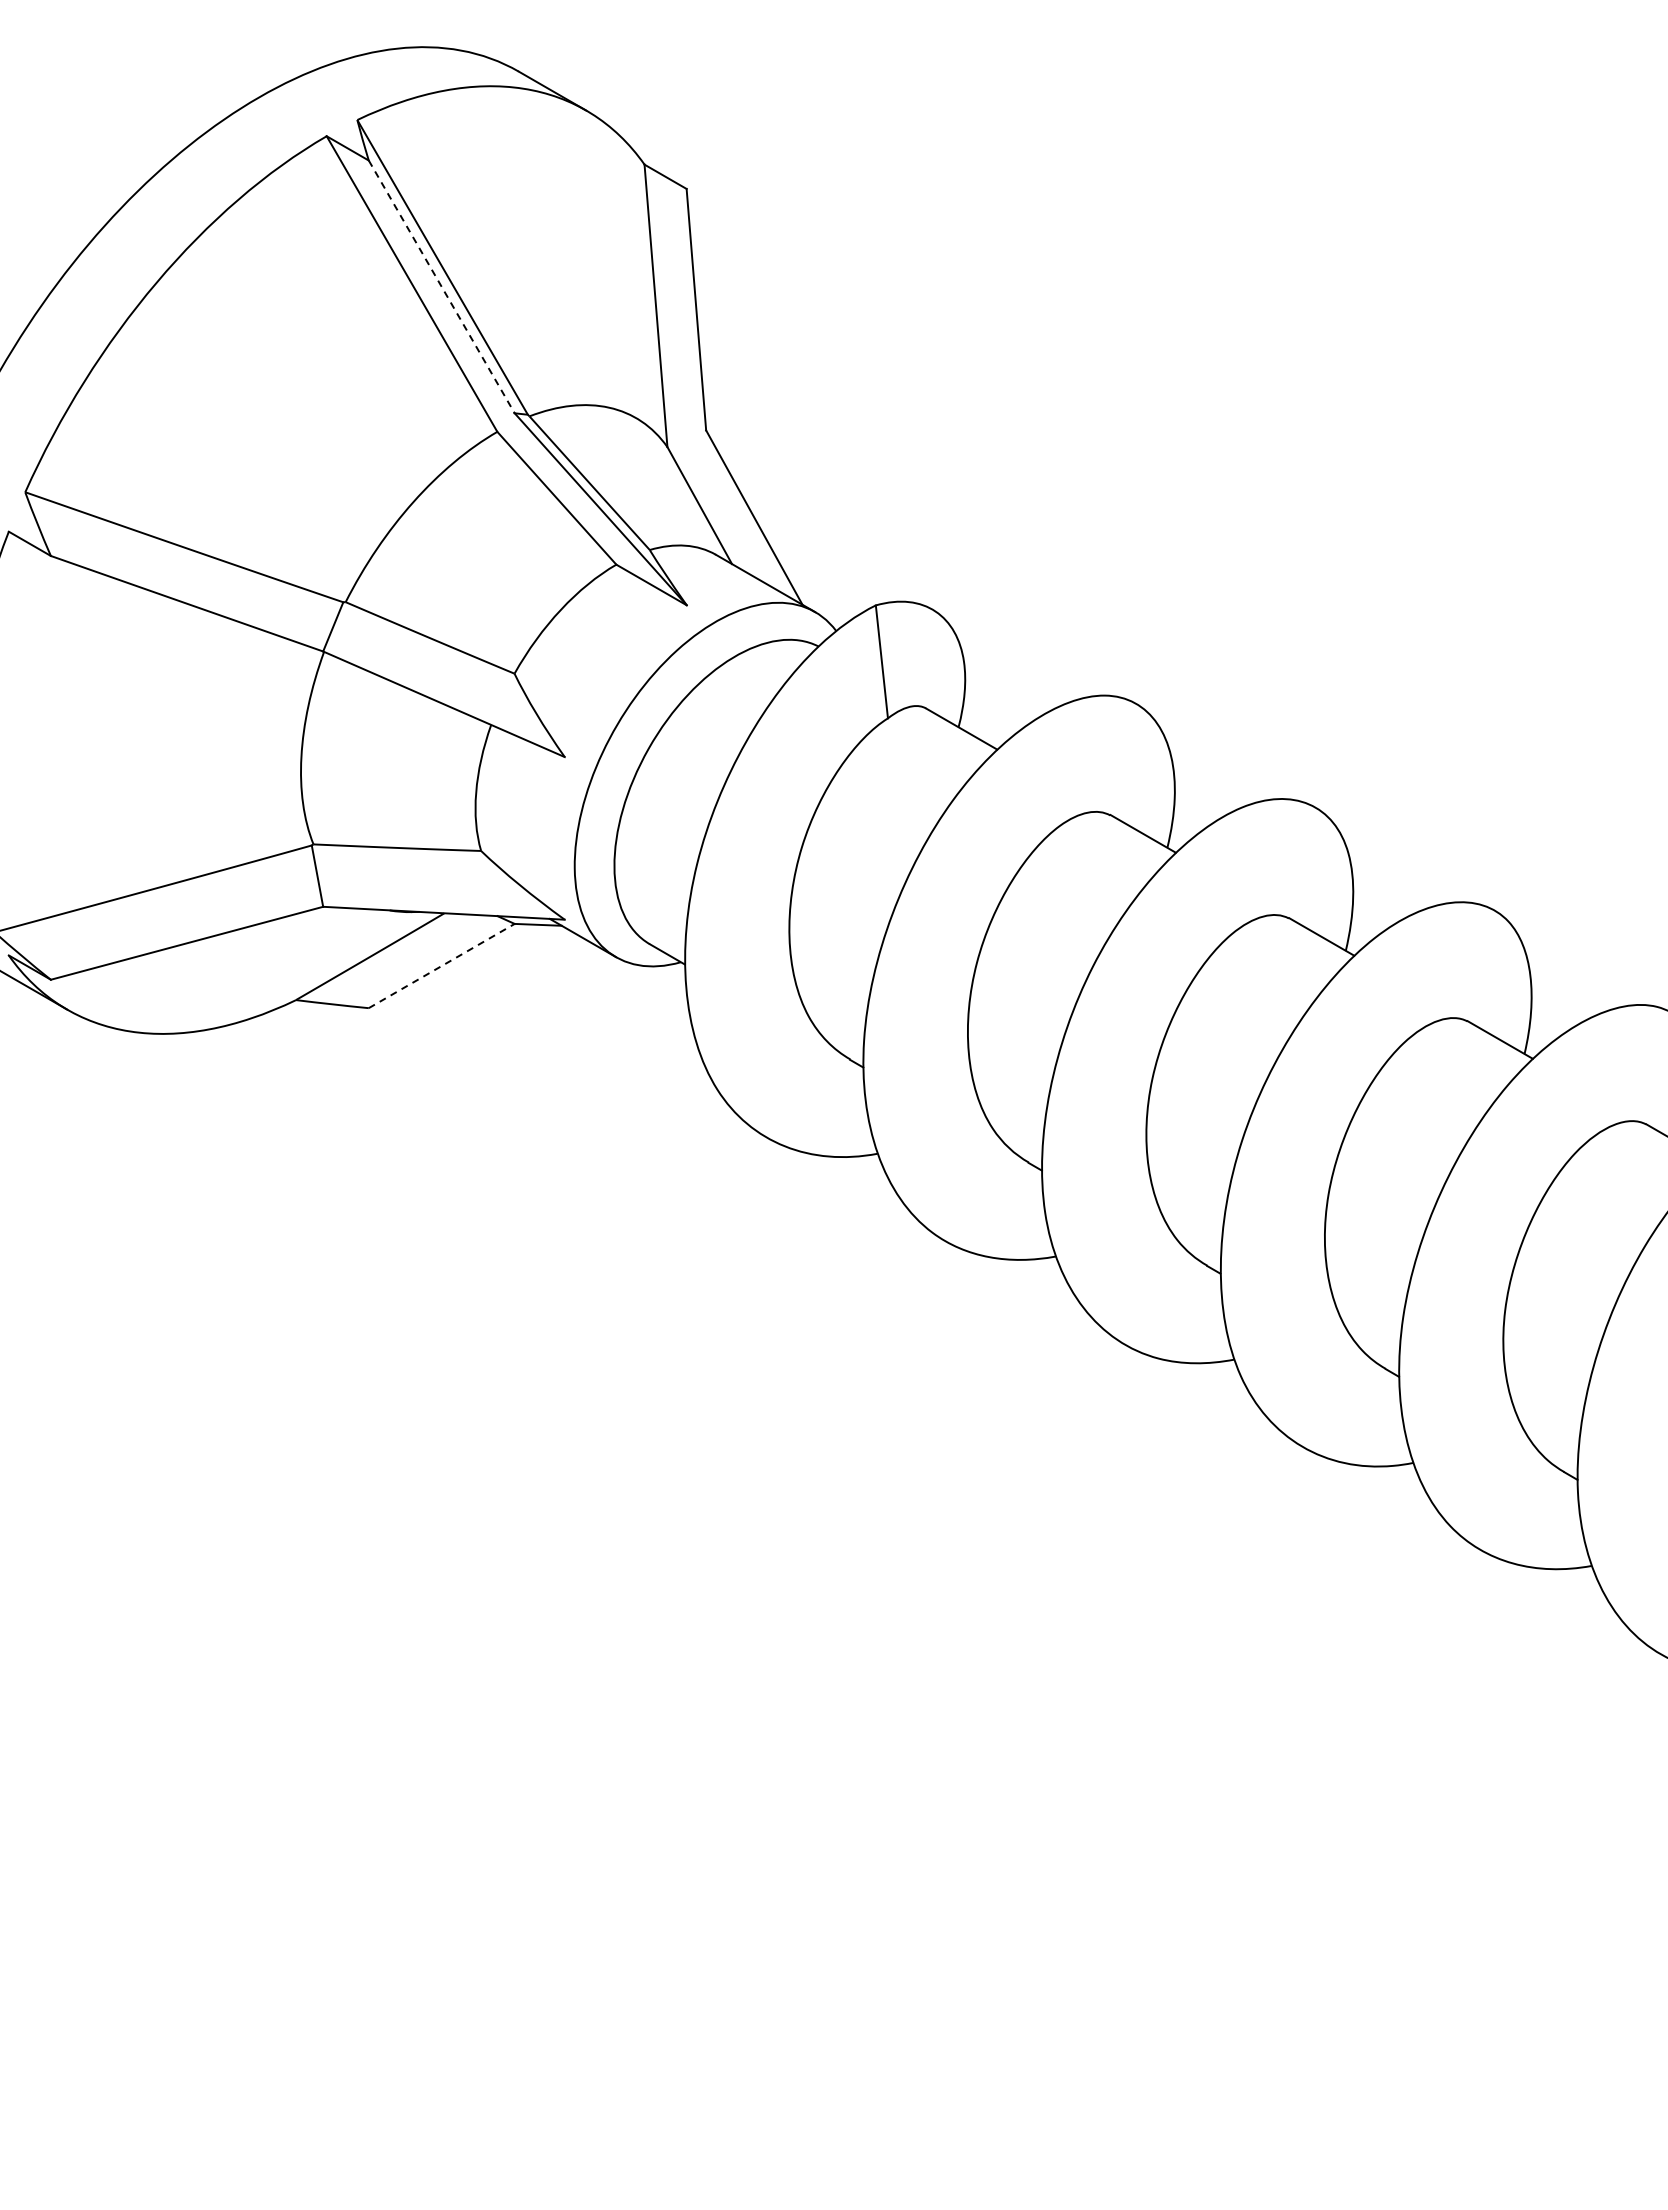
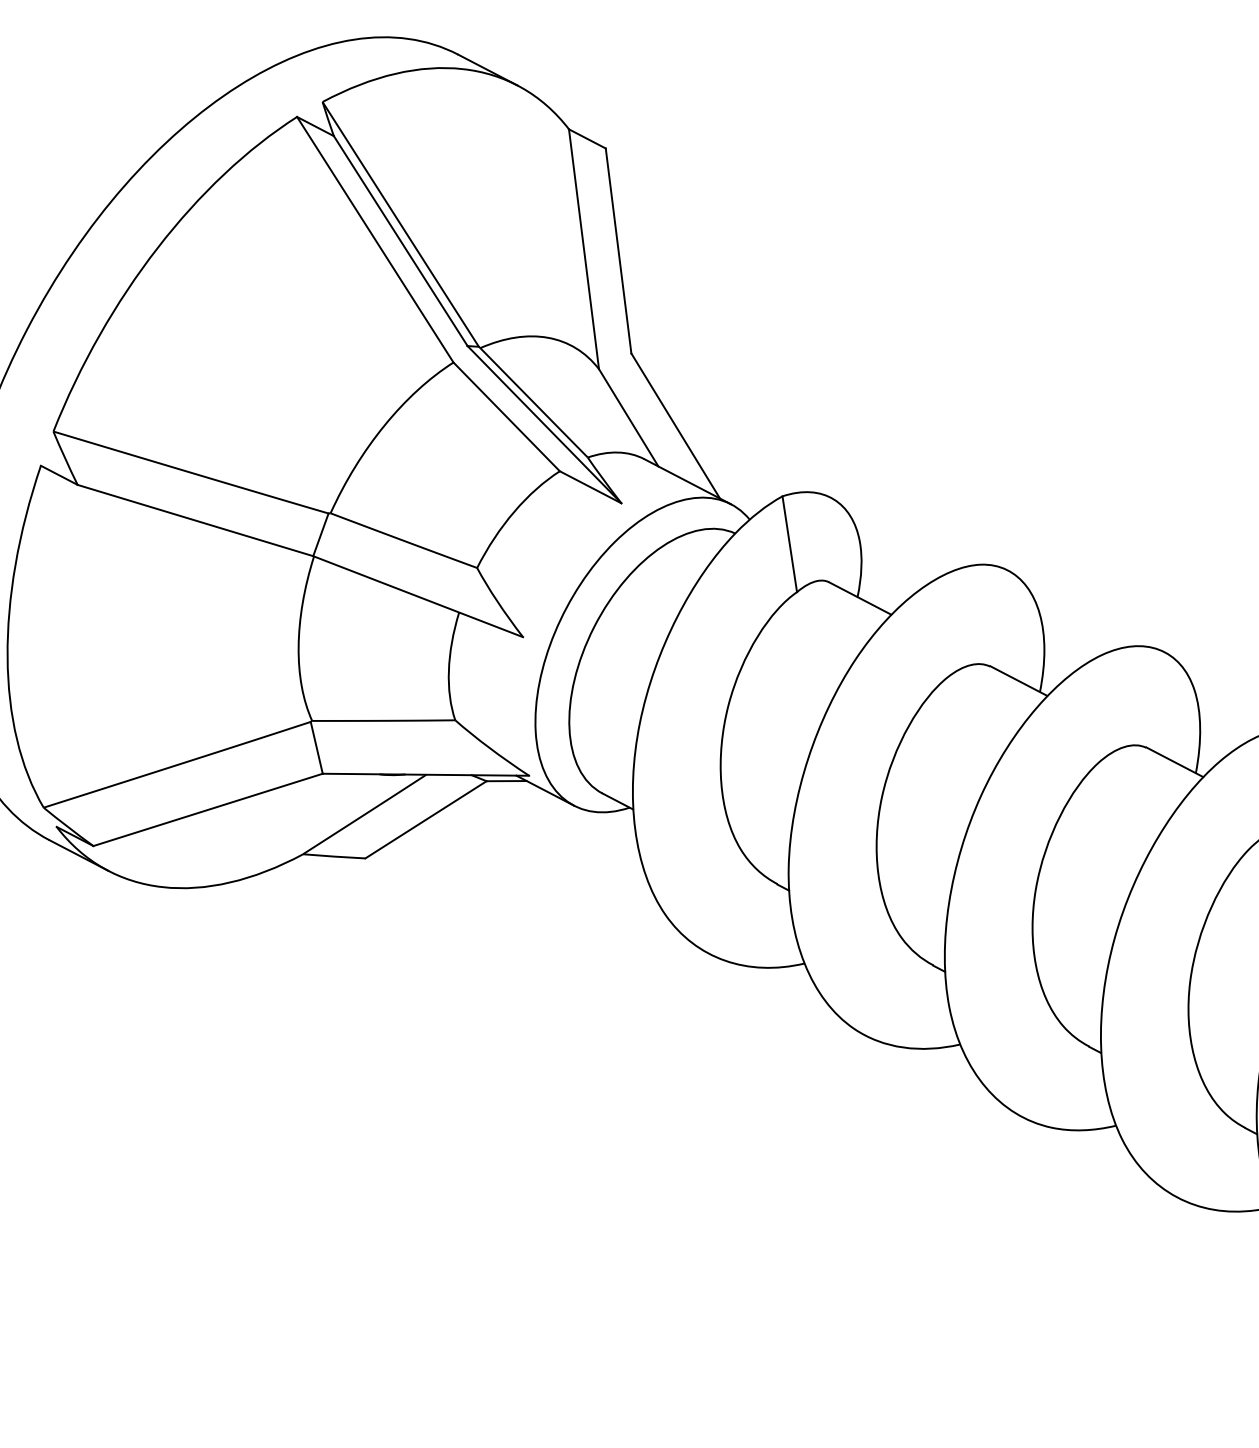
line: (441, 286) -> (400, 240), dashed -> solid
line: (442, 965) -> (426, 819), dashed -> solid

